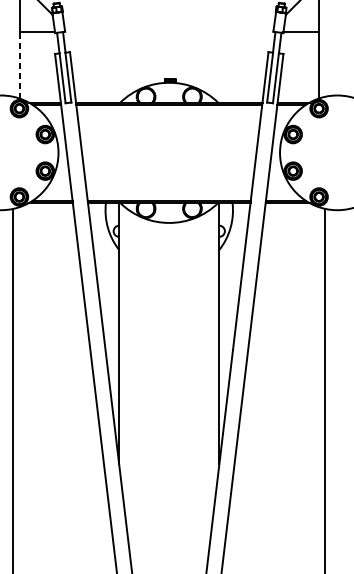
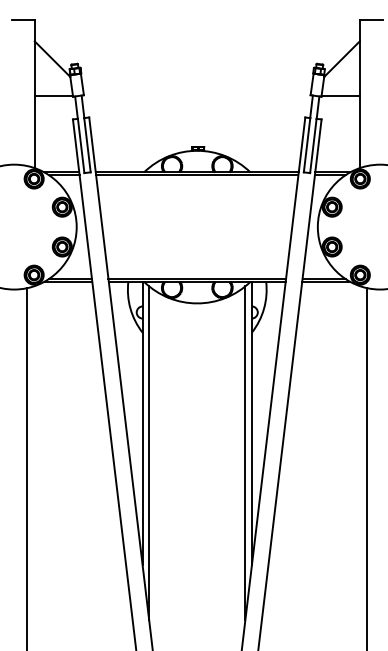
line: (19, 65) -> (34, 132), dashed -> solid
line: (125, 360) -> (149, 453), added
line: (213, 360) -> (245, 453), added

